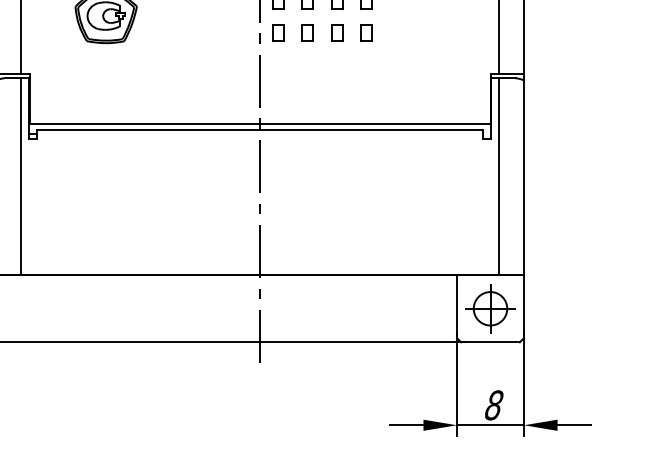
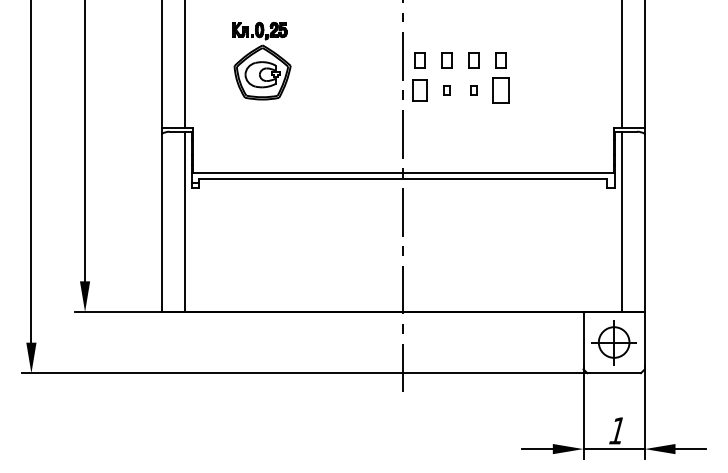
part: (277, 33) -> (419, 90), size x1.4
part: (307, 33) -> (446, 90), size x0.6
part: (336, 33) -> (473, 90), size x0.6
part: (366, 33) -> (500, 90), size x1.6
text: (494, 404) -> (617, 430), 8 -> 1

